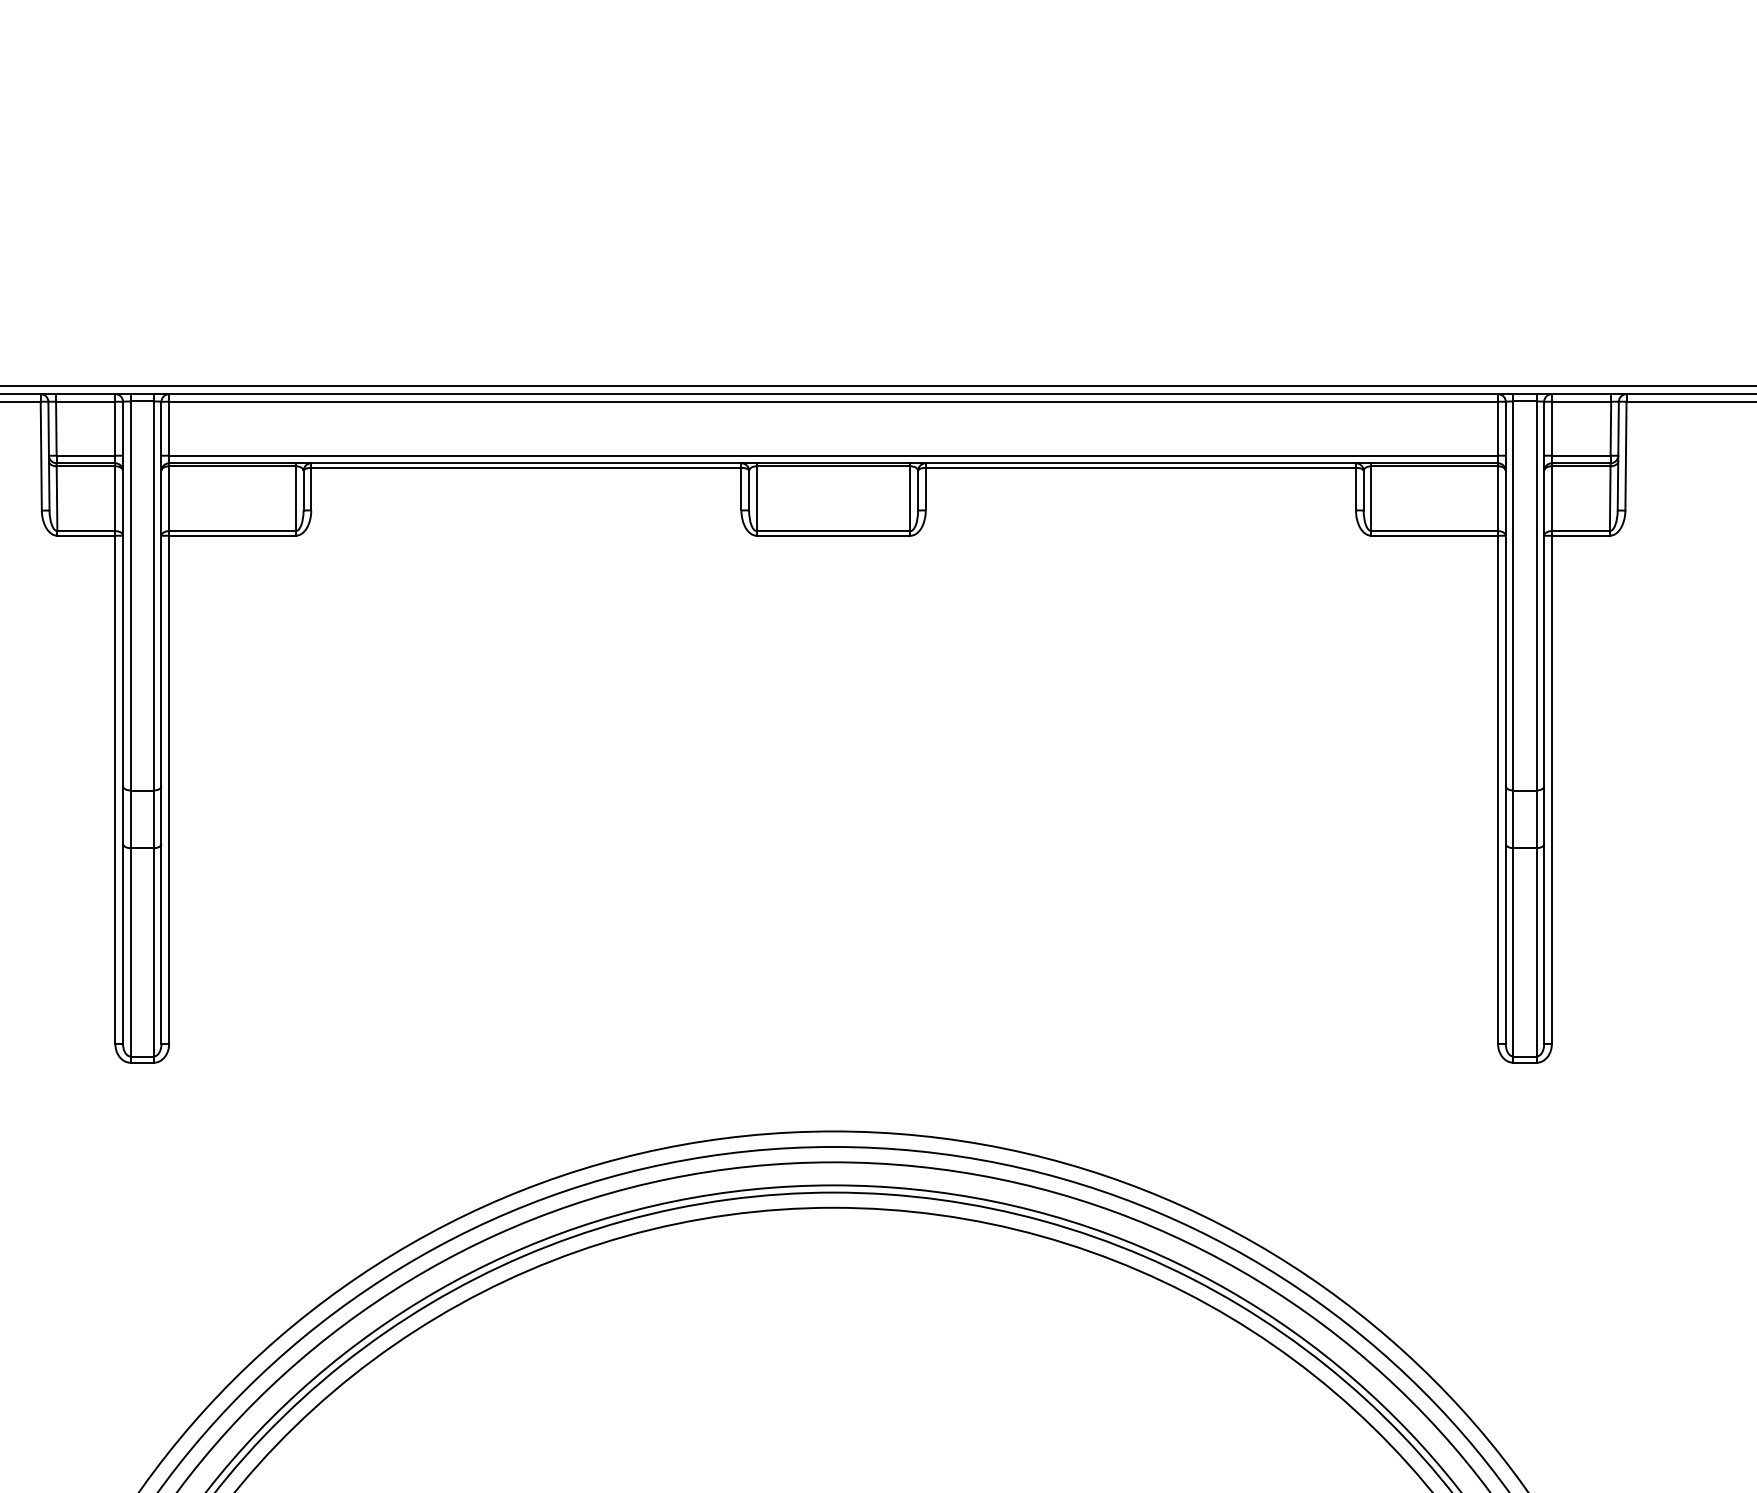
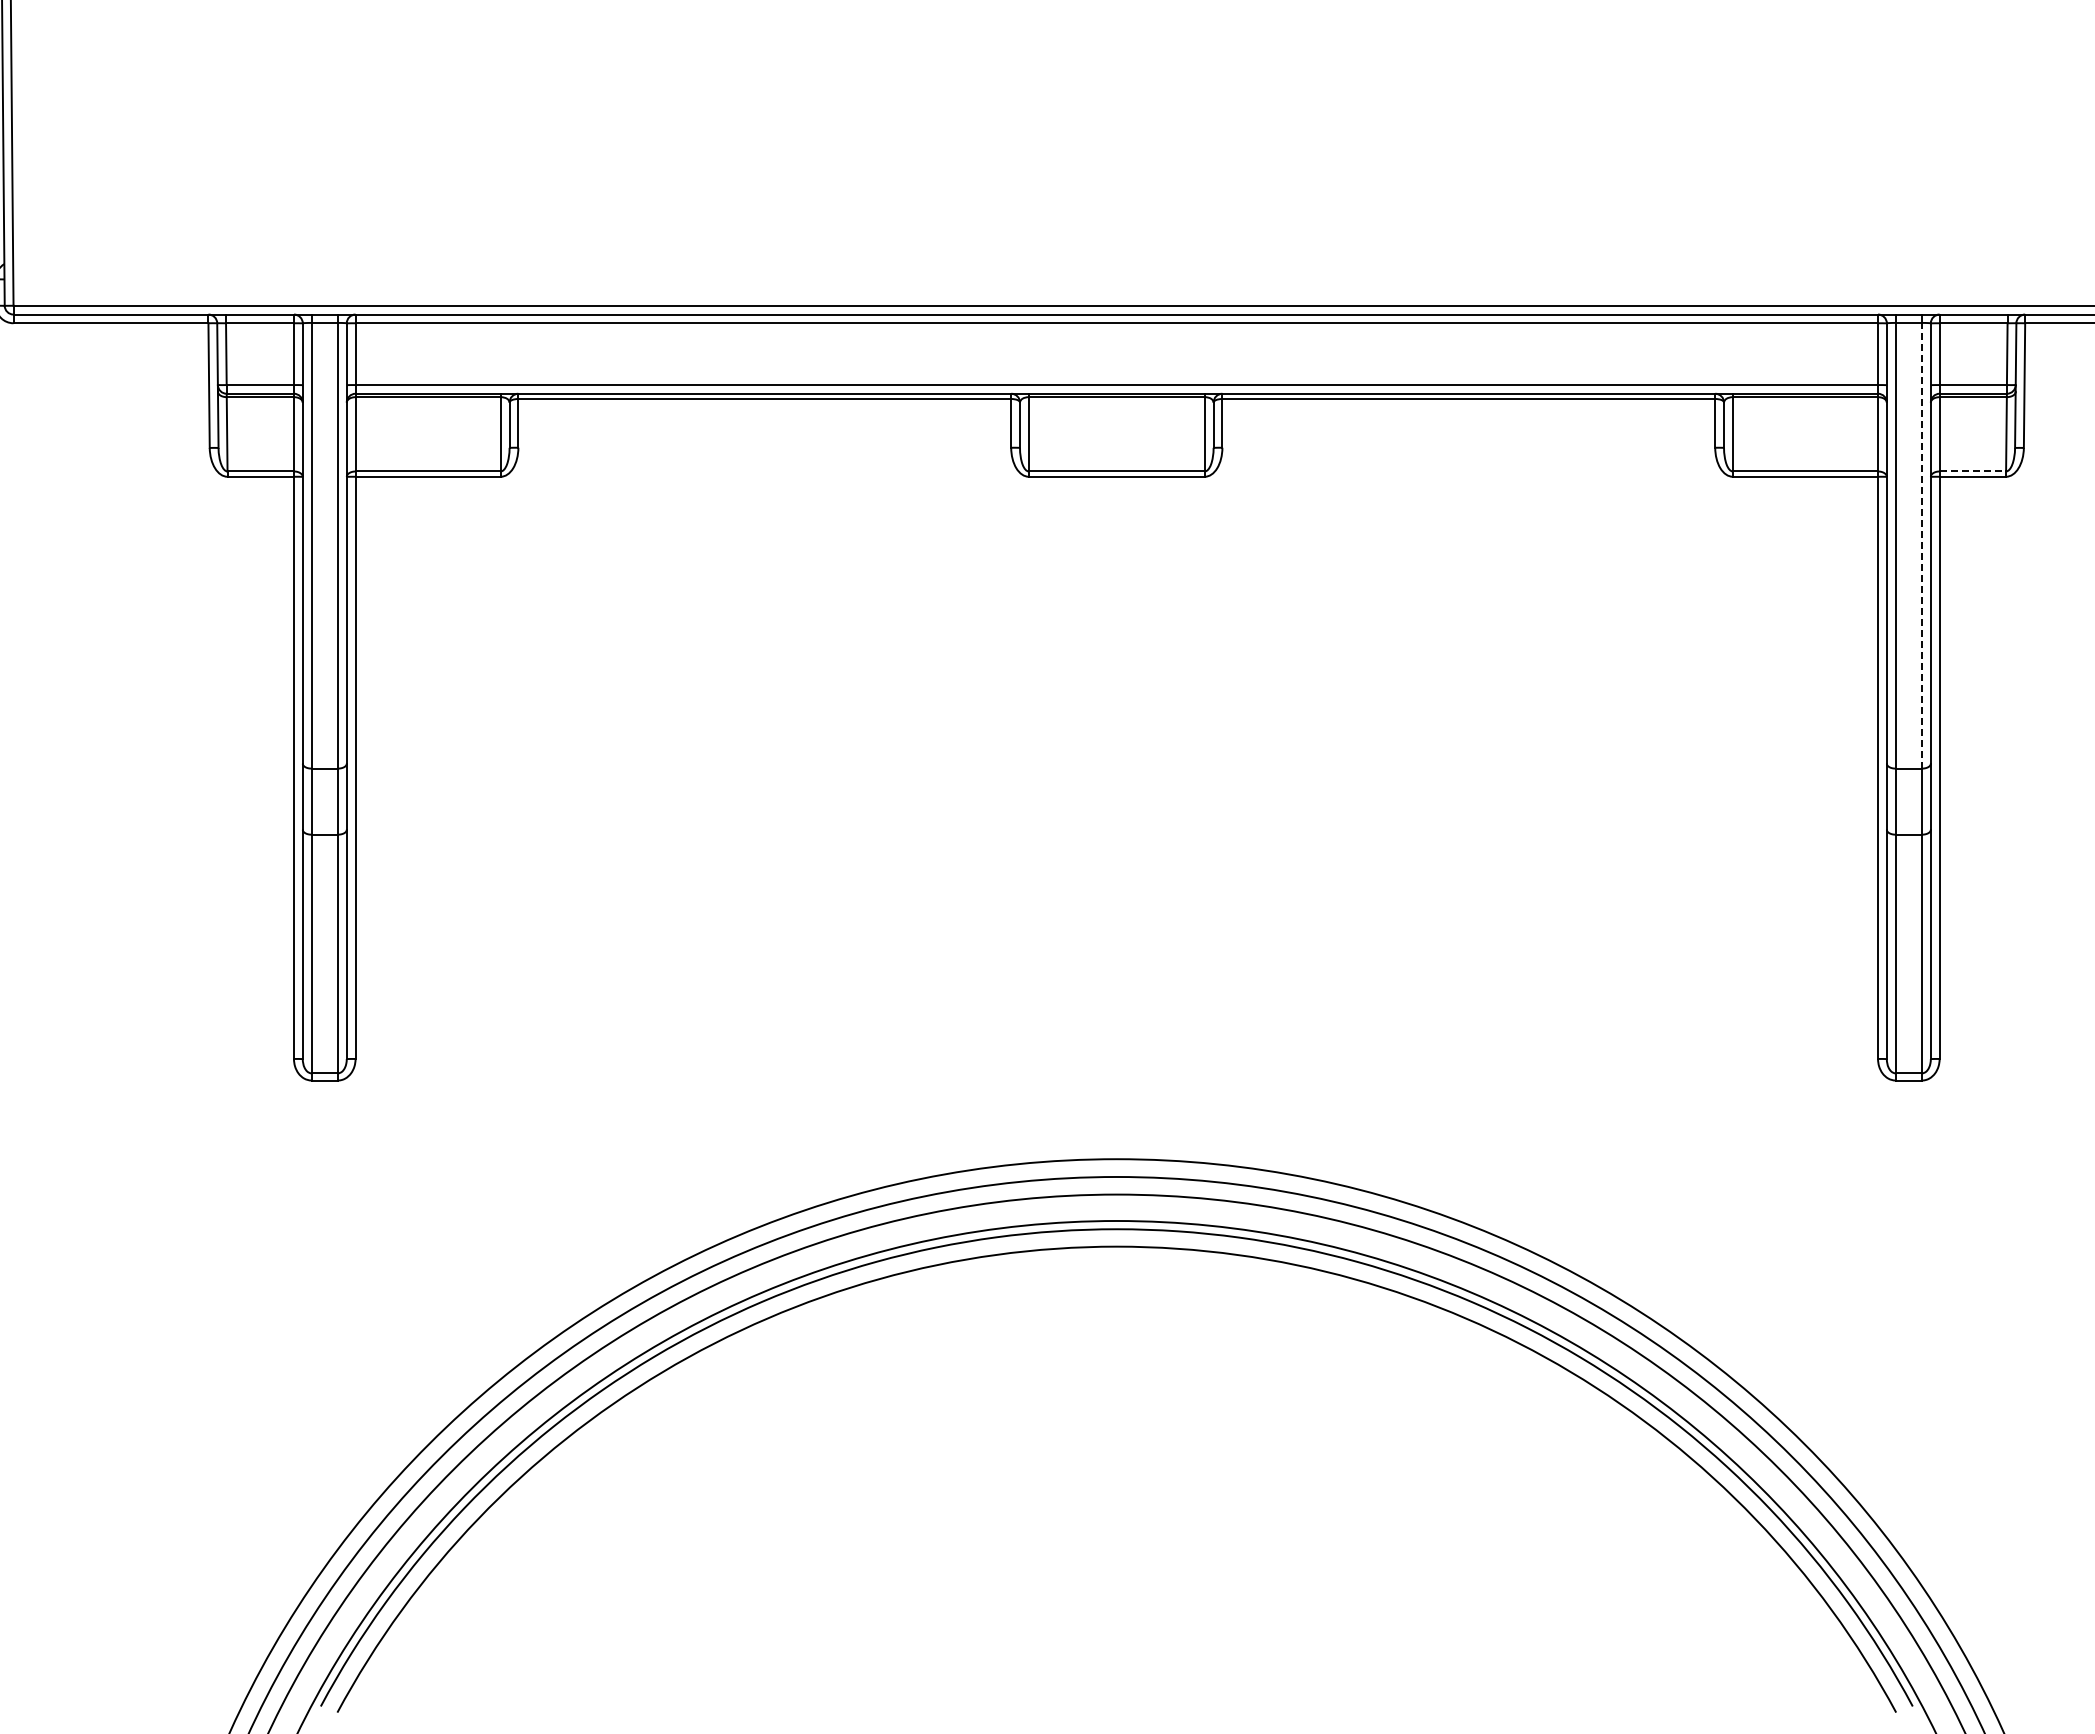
line: (1581, 531) -> (1973, 471), solid -> dashed
line: (1536, 595) -> (1922, 545), solid -> dashed

